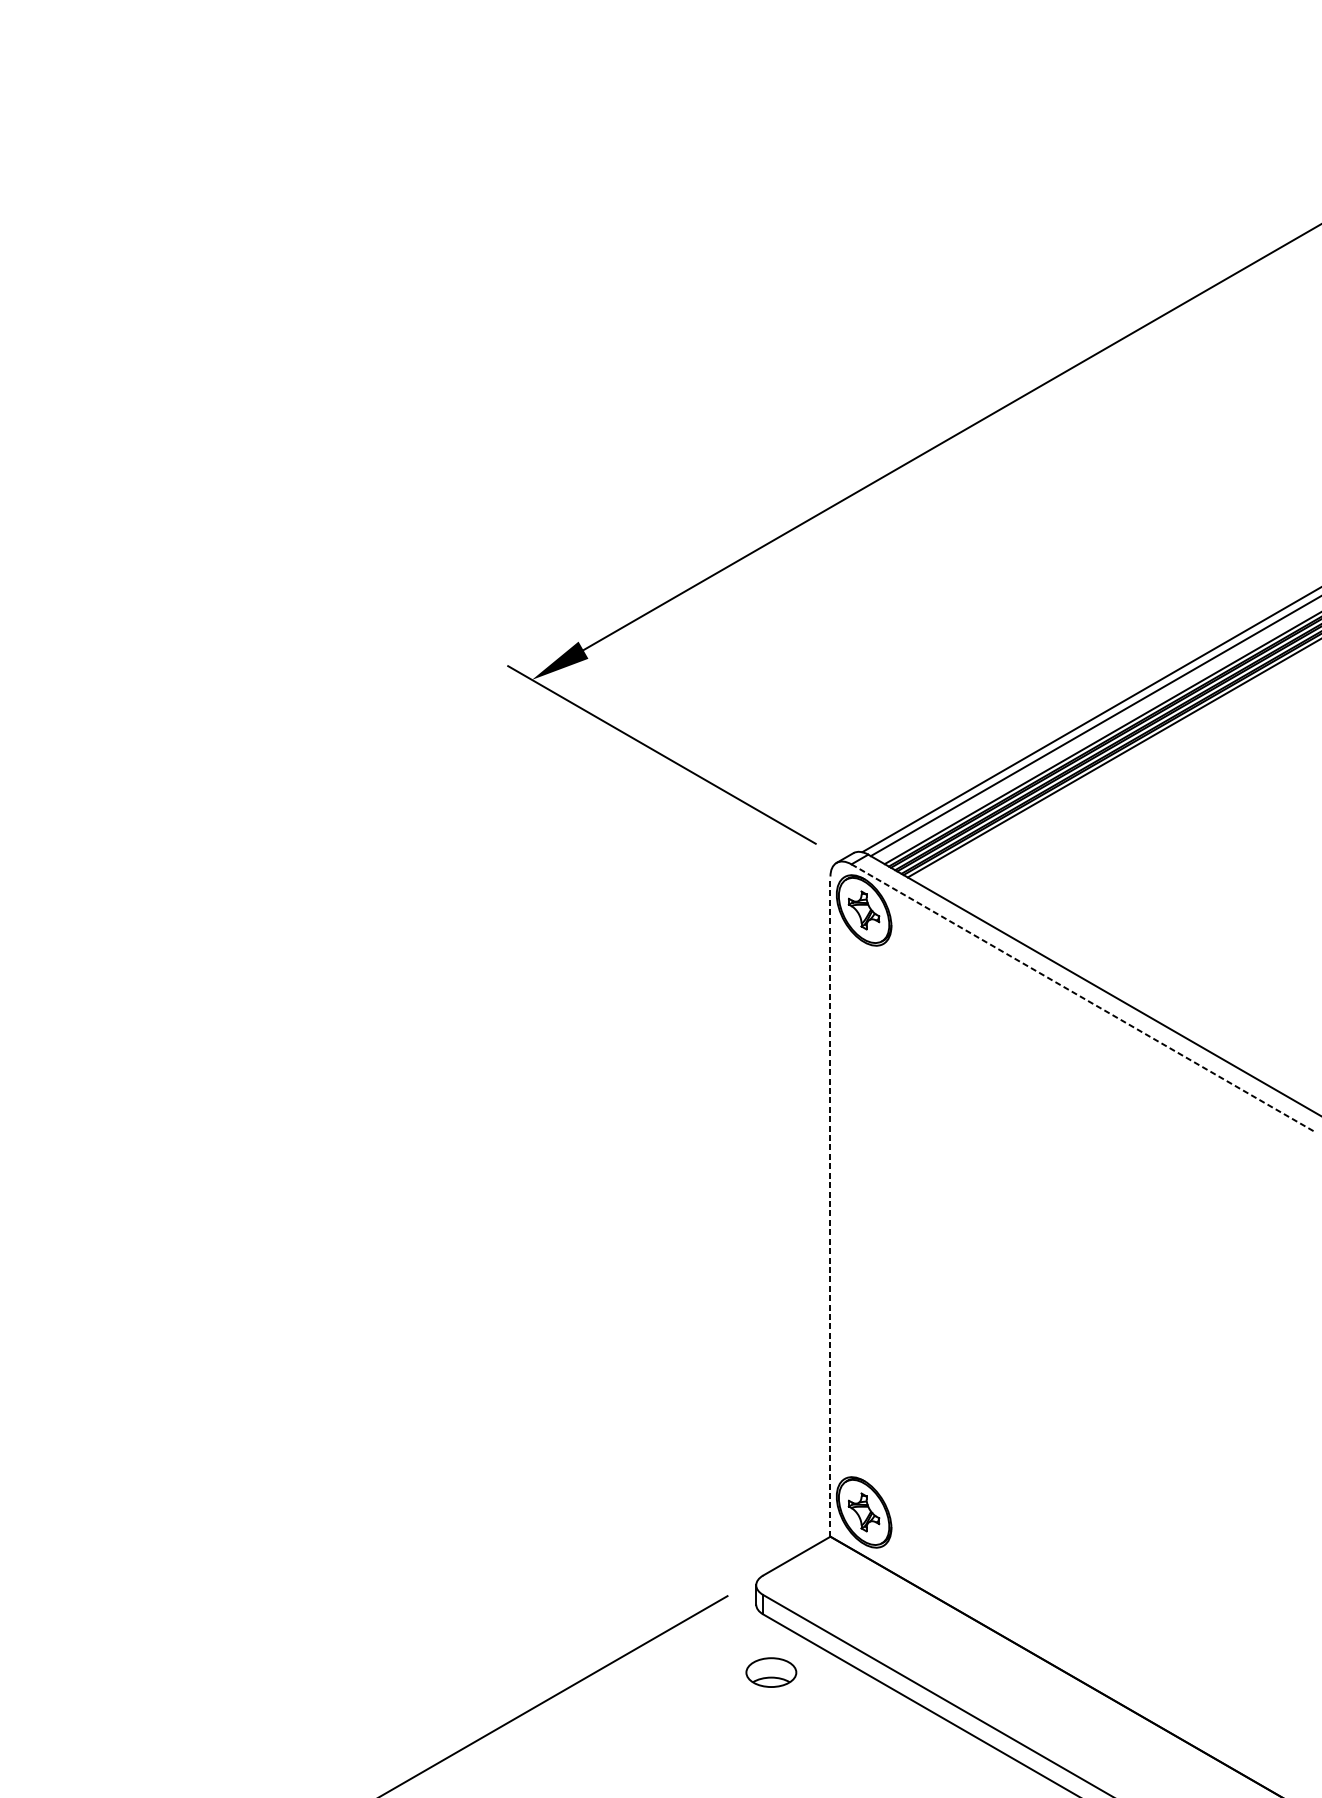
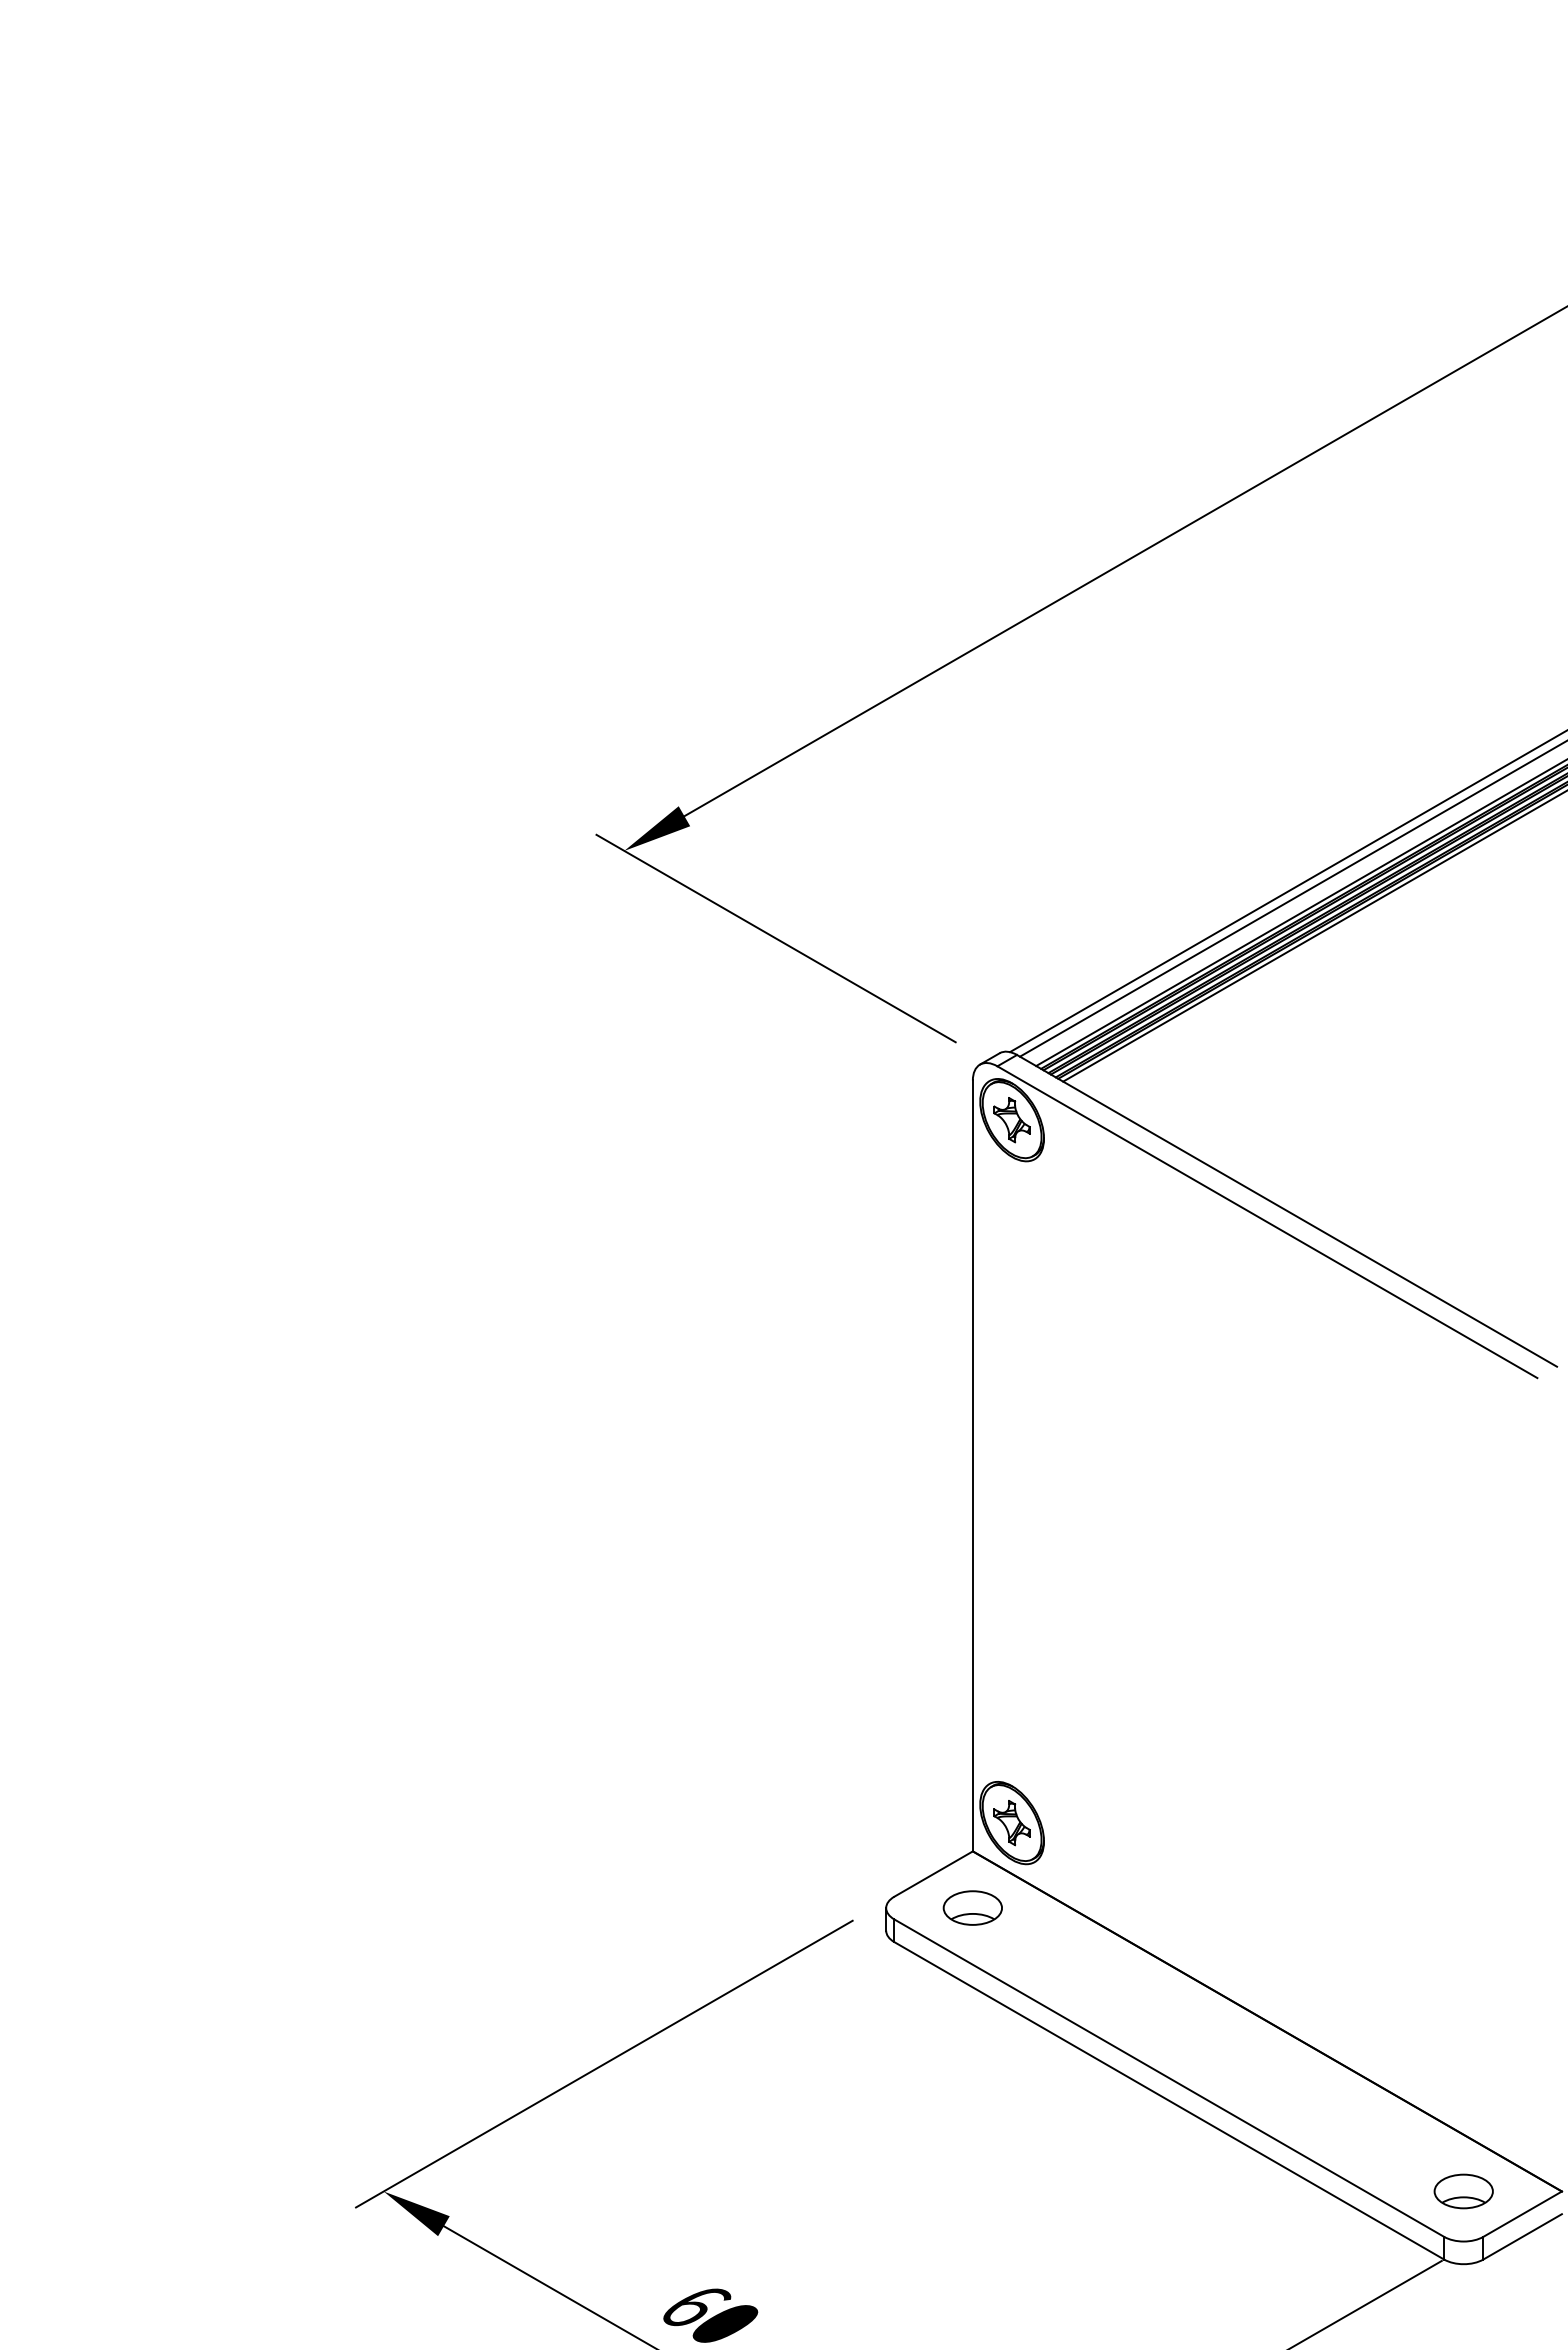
line: (1082, 998) -> (1267, 1222), dashed -> solid
line: (830, 1206) -> (972, 1465), dashed -> solid
part: (771, 1672) -> (972, 1907), moved

